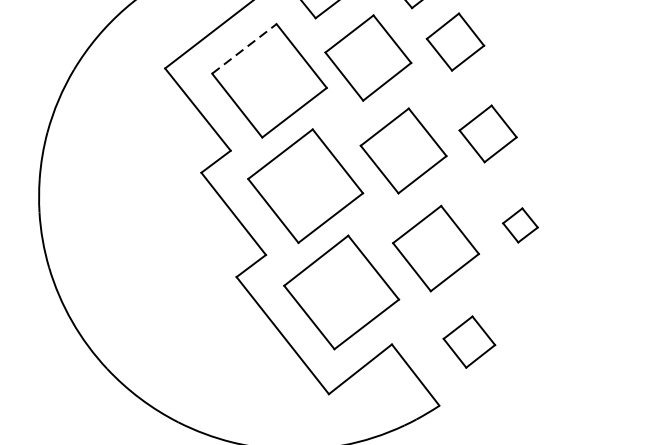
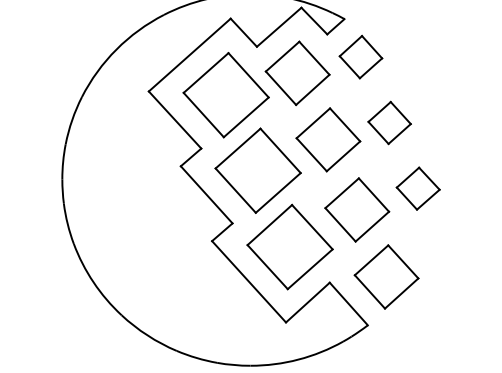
line: (244, 49) -> (206, 73), dashed -> solid
part: (519, 225) -> (417, 188), size x1.67
part: (469, 341) -> (386, 276), size x1.67

